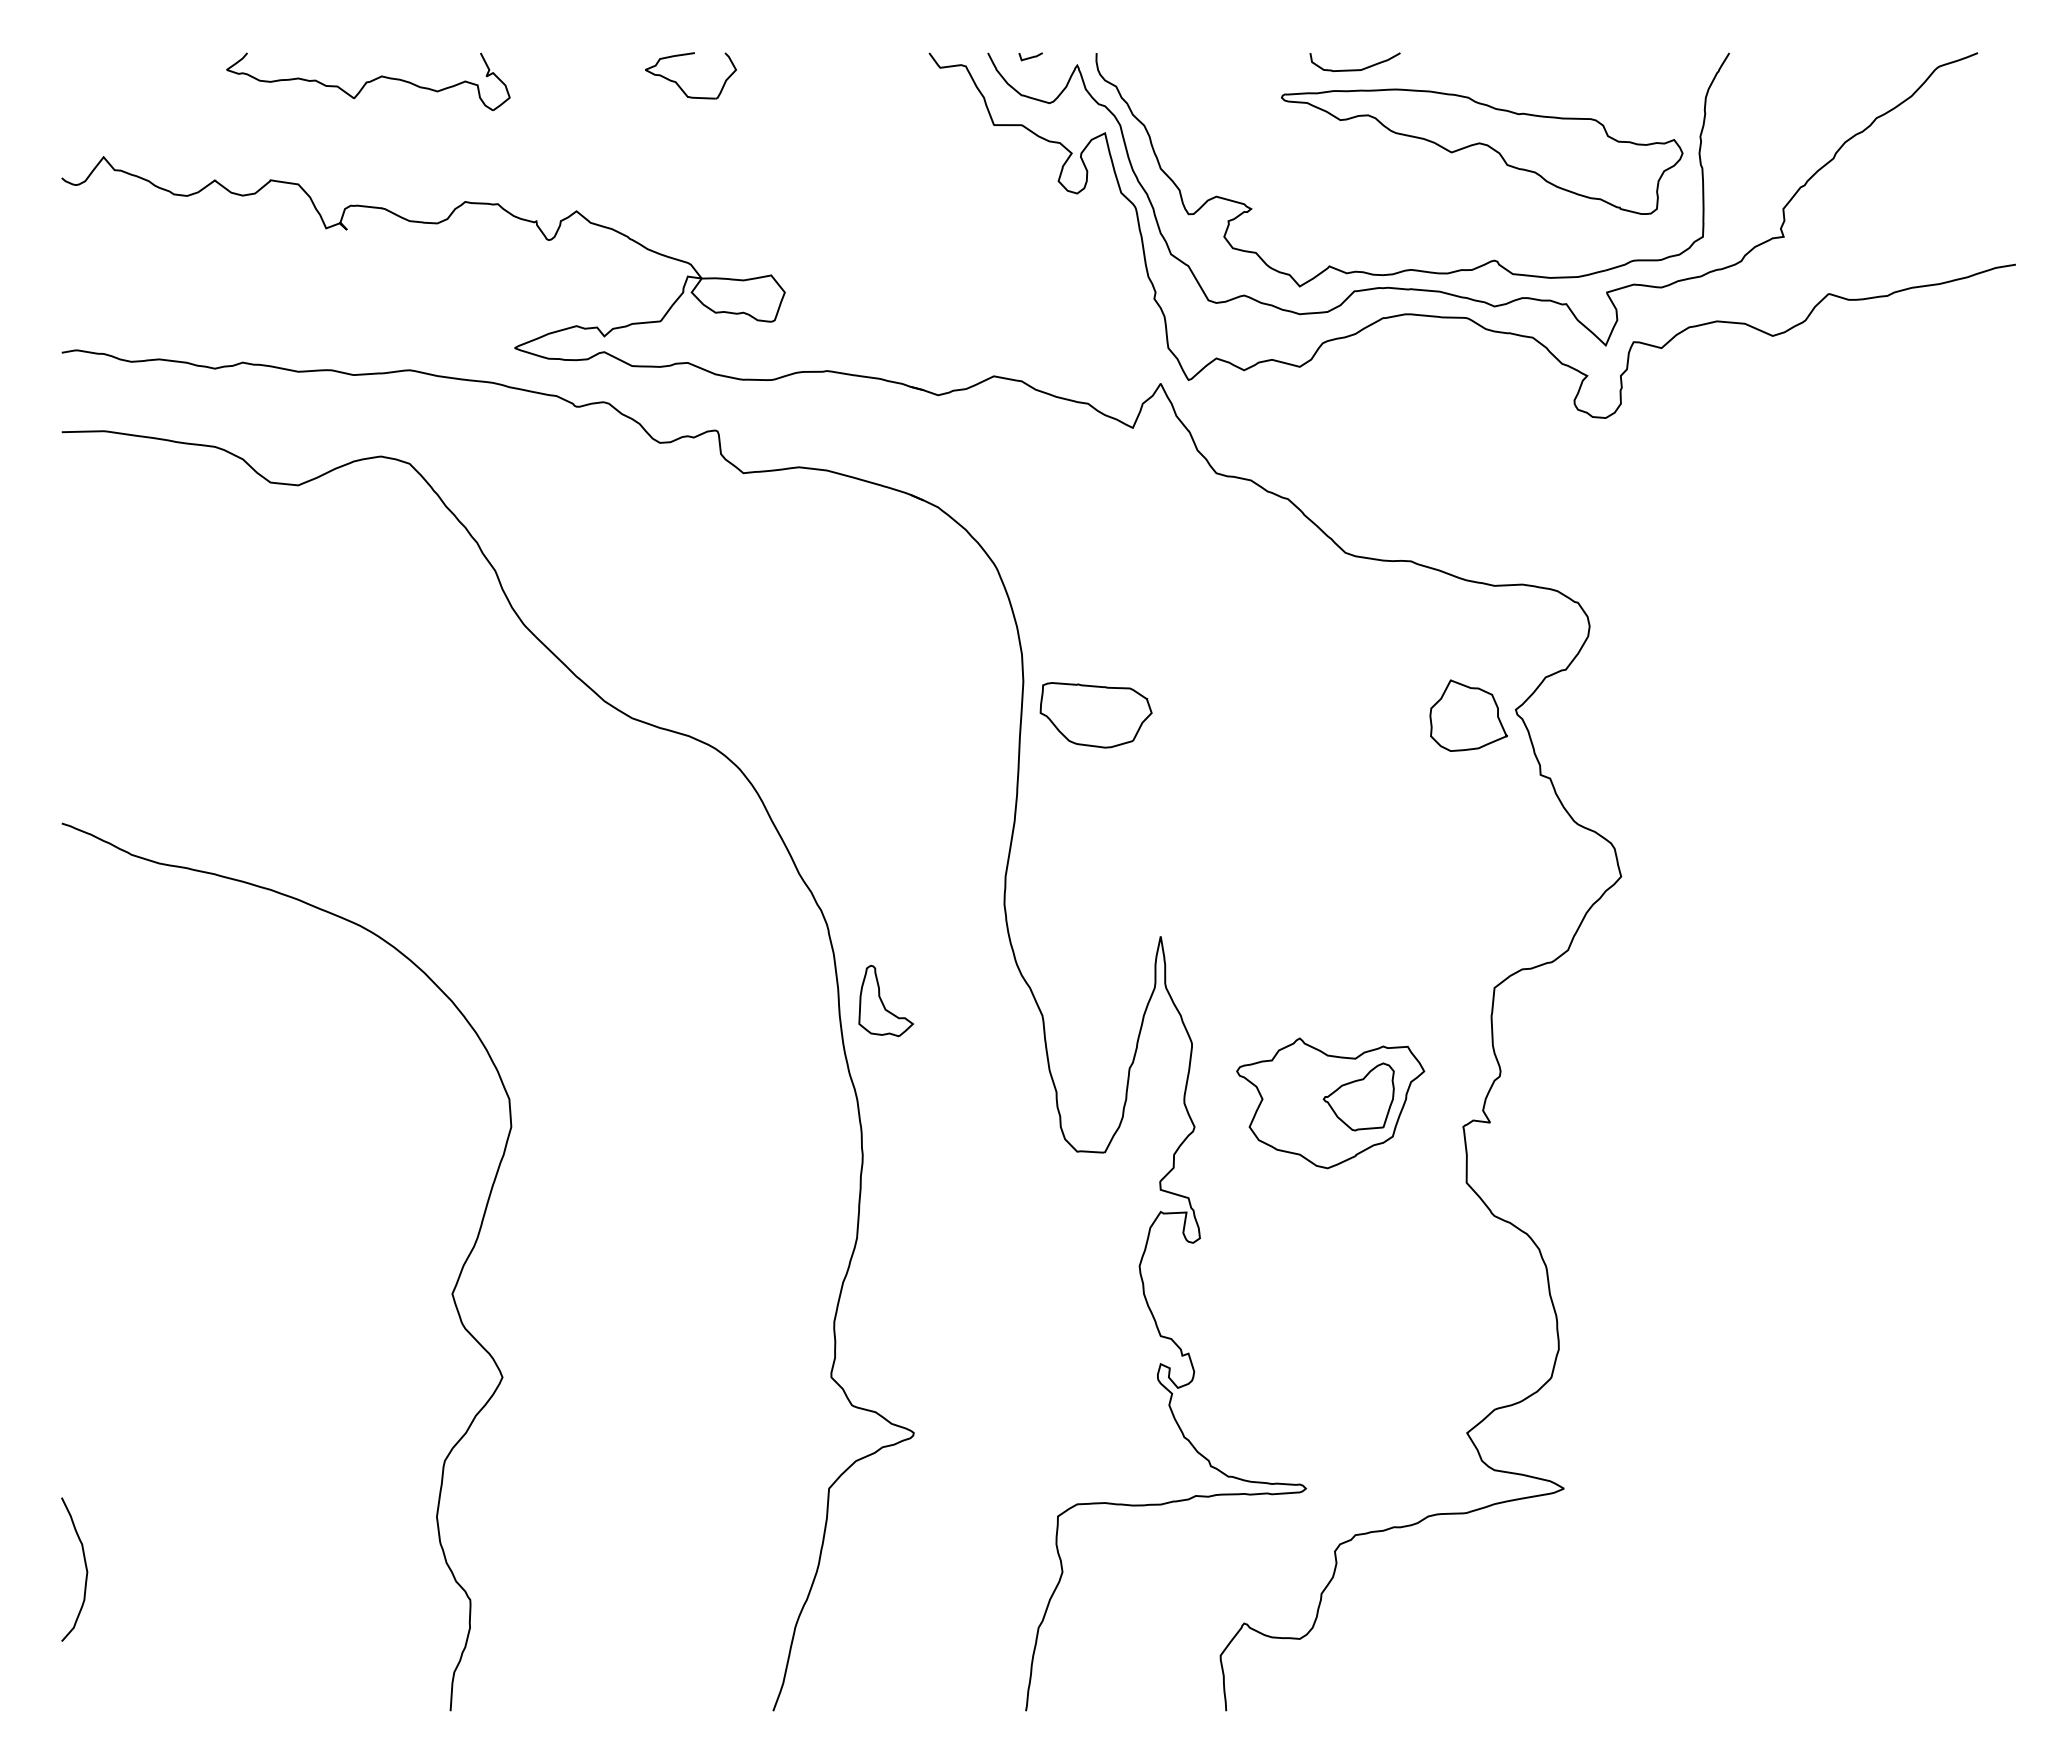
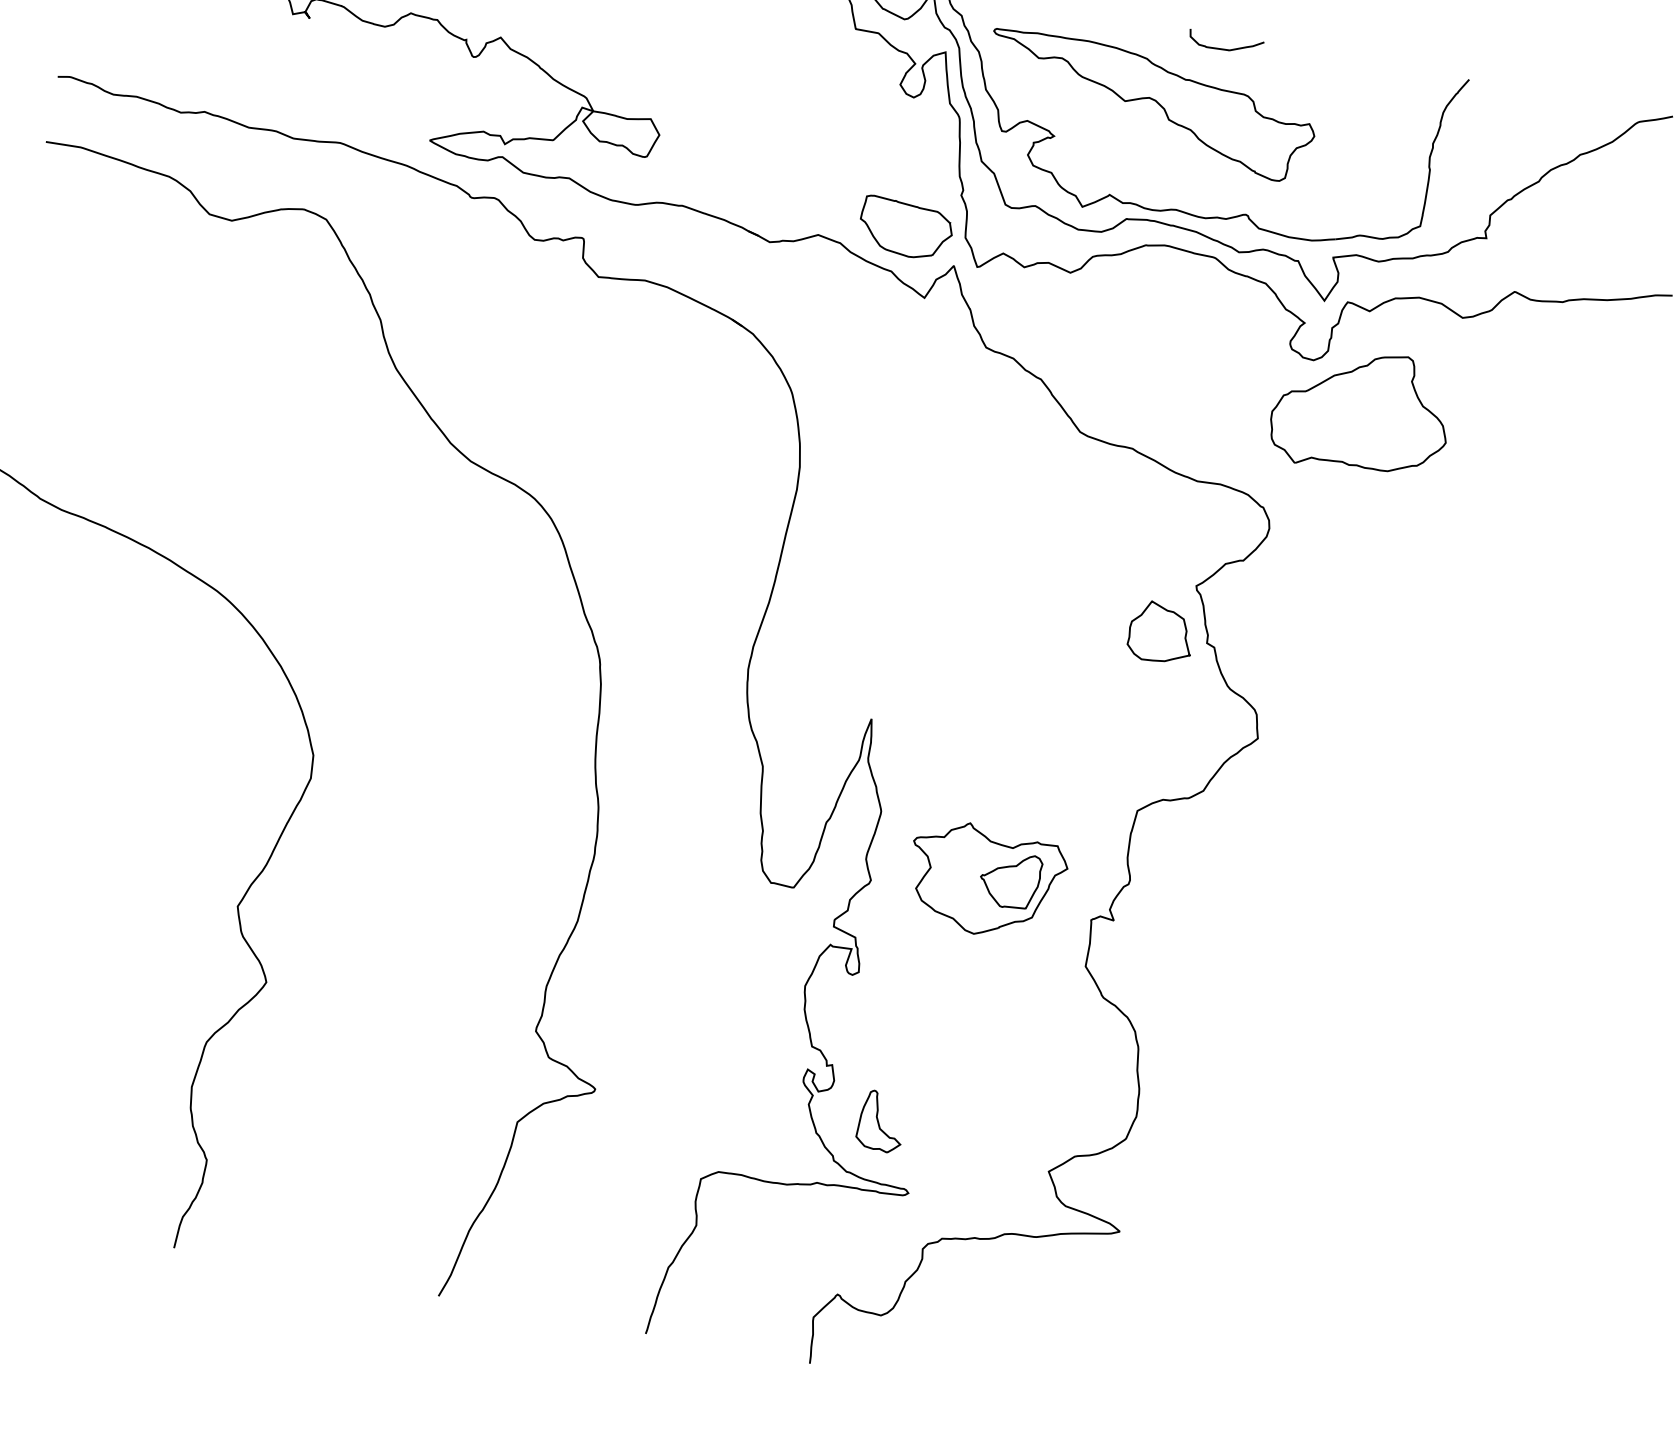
curve: (1354, 69) -> (1224, 48), moved
part: (1483, 145) -> (1152, 100), moved
part: (1673, 468) -> (1361, 411), added
part: (1095, 715) -> (905, 228), moved
part: (1468, 715) -> (1161, 632), moved
part: (886, 1000) -> (882, 1121), moved

